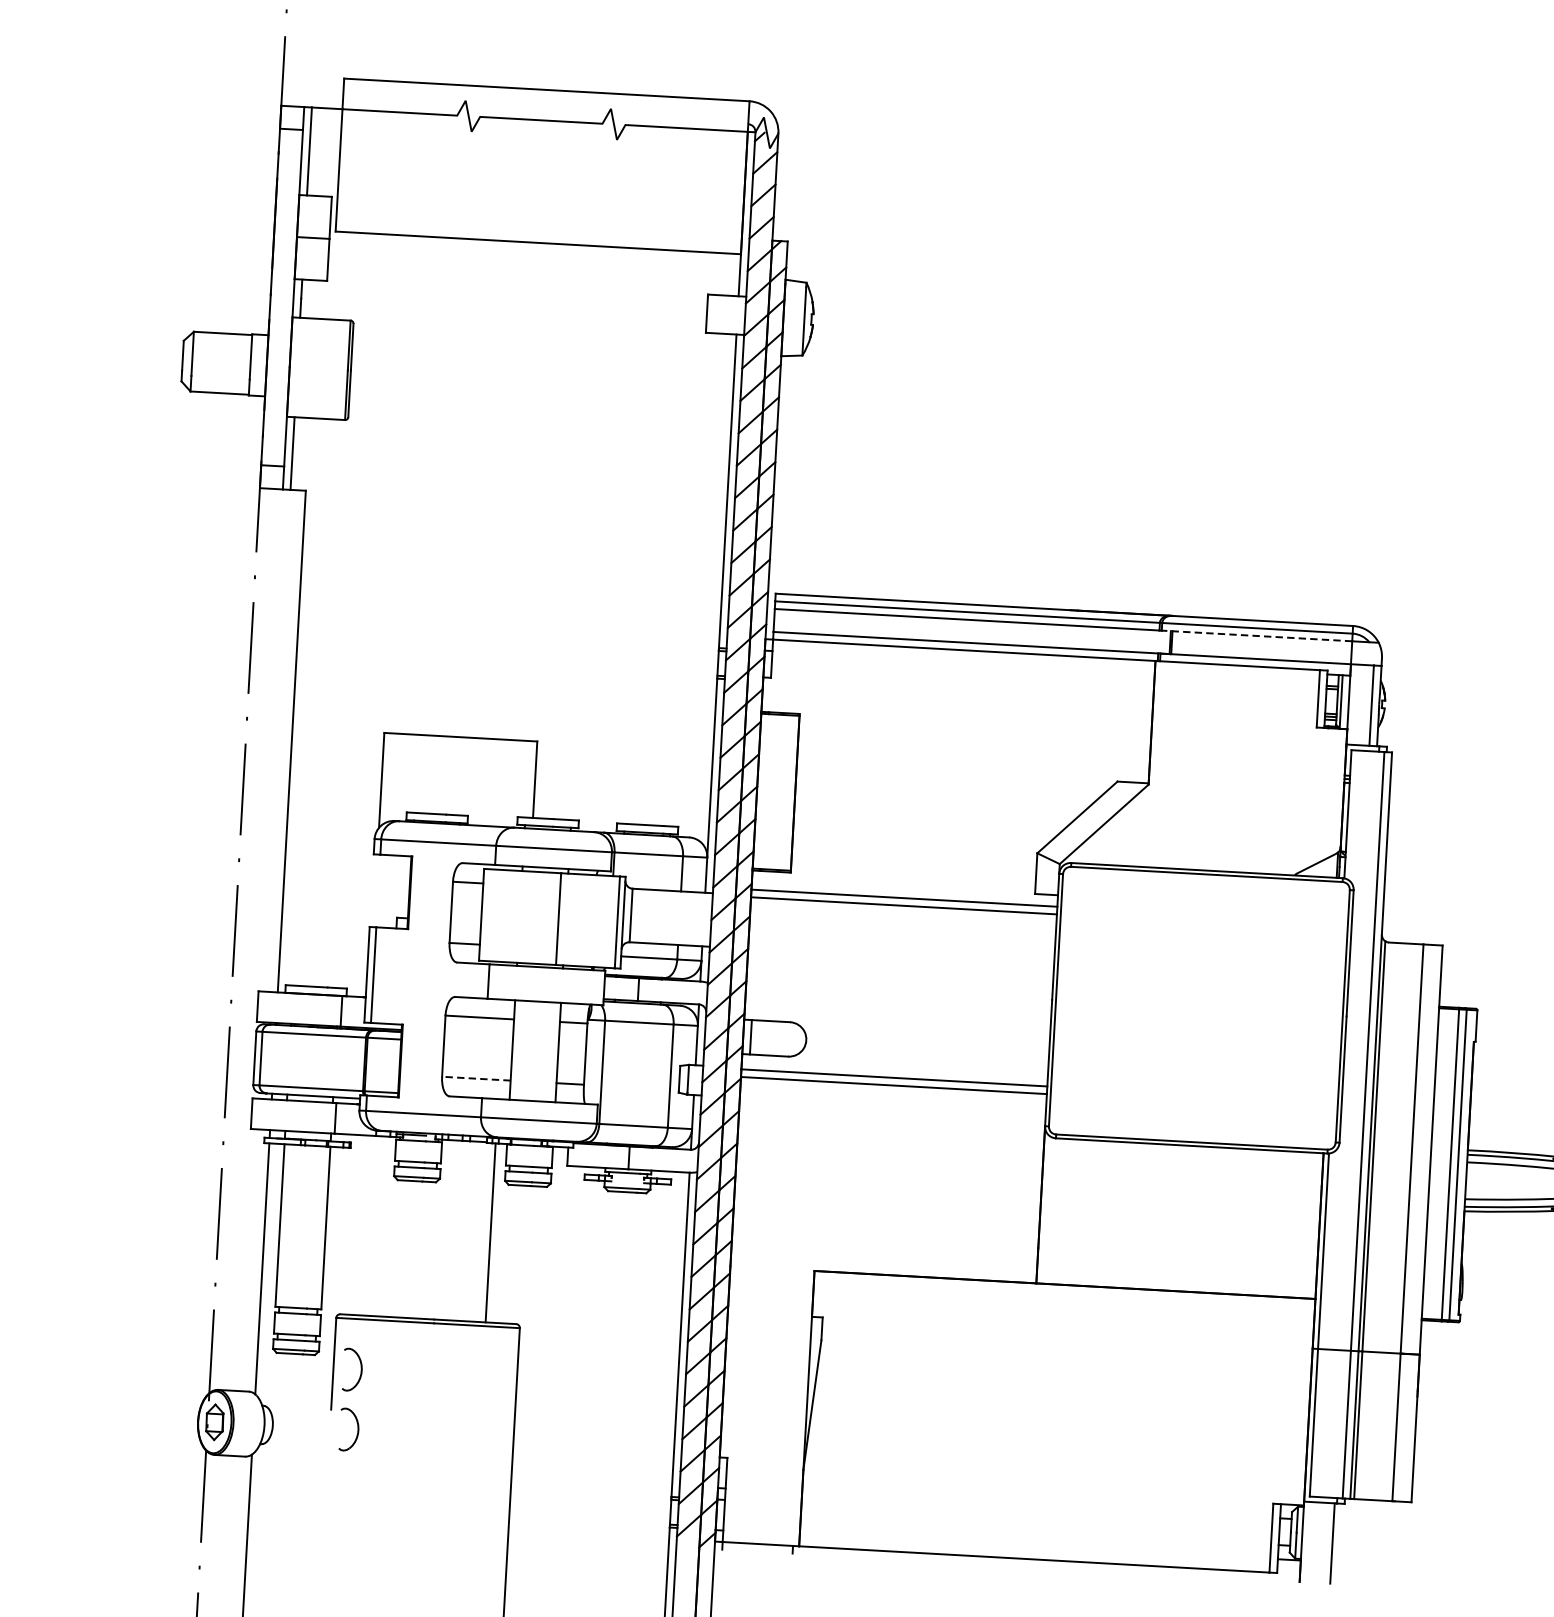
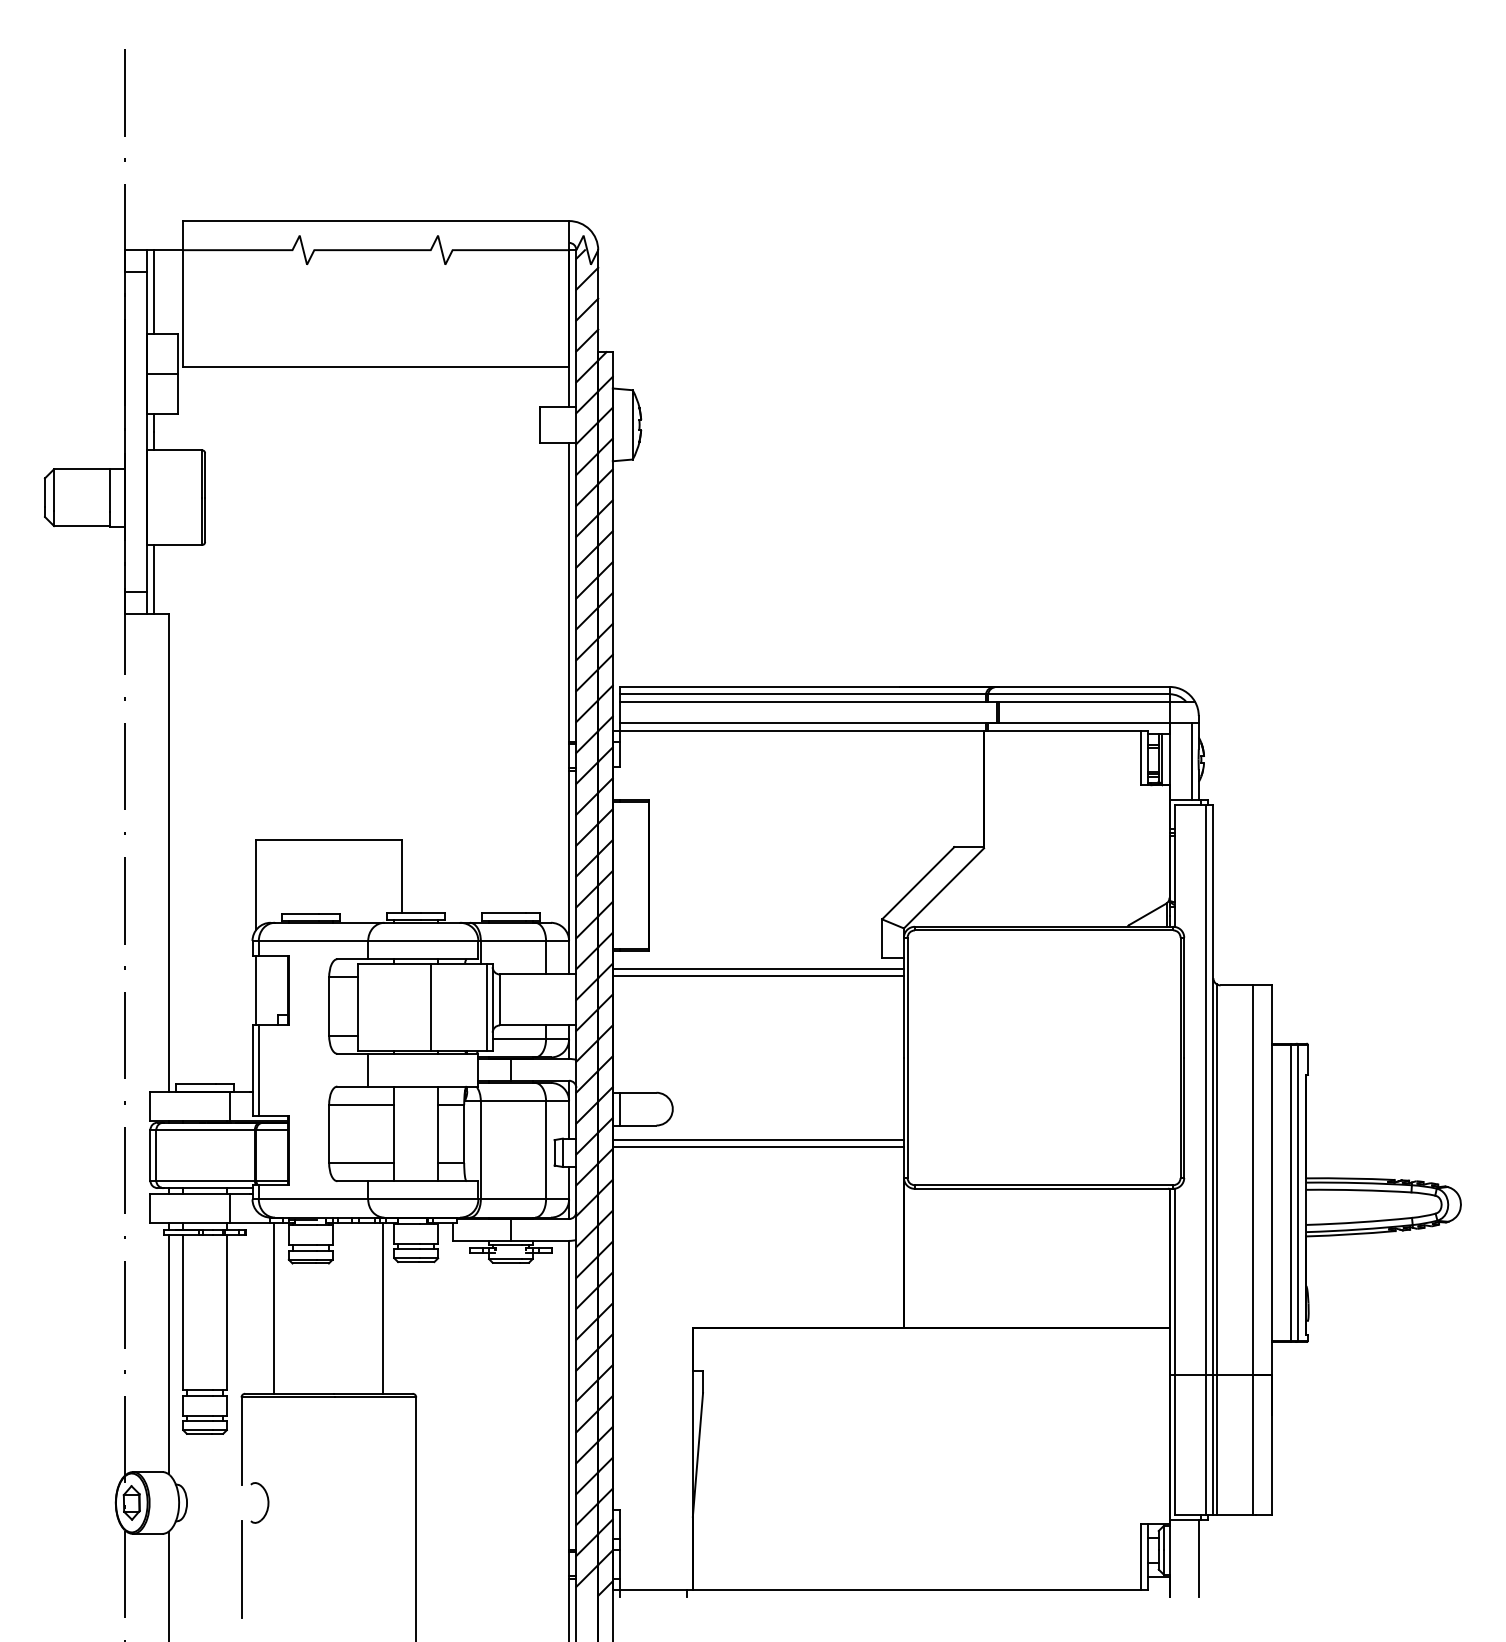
line: (1257, 635) -> (1079, 701), dashed -> solid
line: (375, 890) -> (256, 989), added
line: (476, 1079) -> (361, 1163), dashed -> solid
line: (376, 1225) -> (274, 1307), added
part: (360, 1369) -> (267, 1445), removed
line: (326, 1498) -> (241, 1569), added

